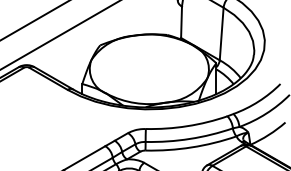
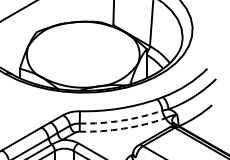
arc: (189, 138) -> (121, 120), solid -> dashed
arc: (191, 147) -> (123, 128), solid -> dashed

